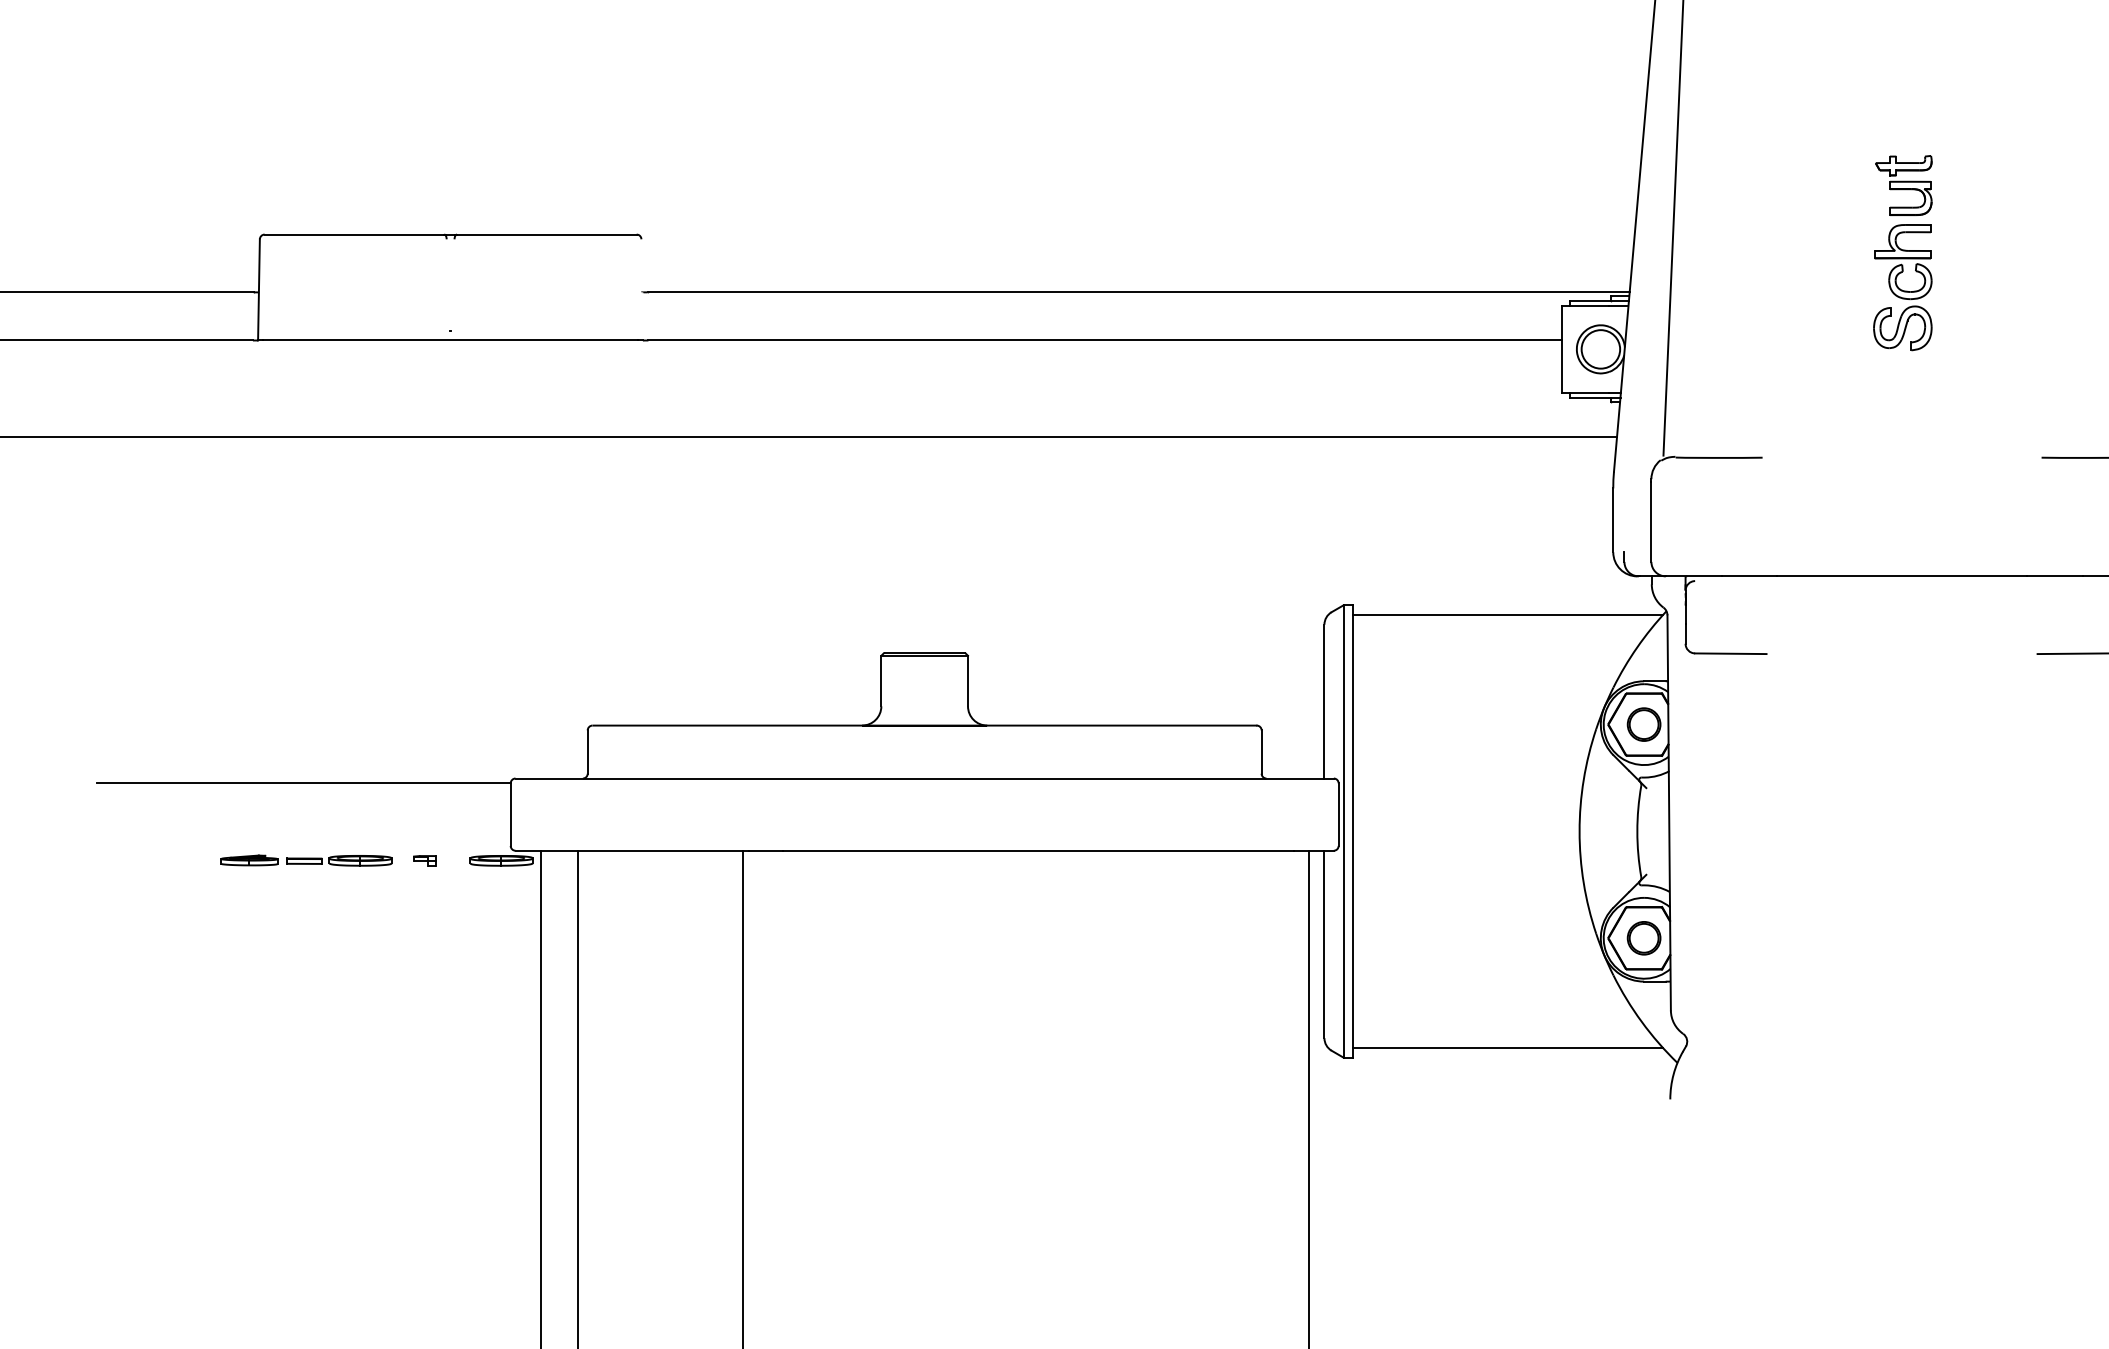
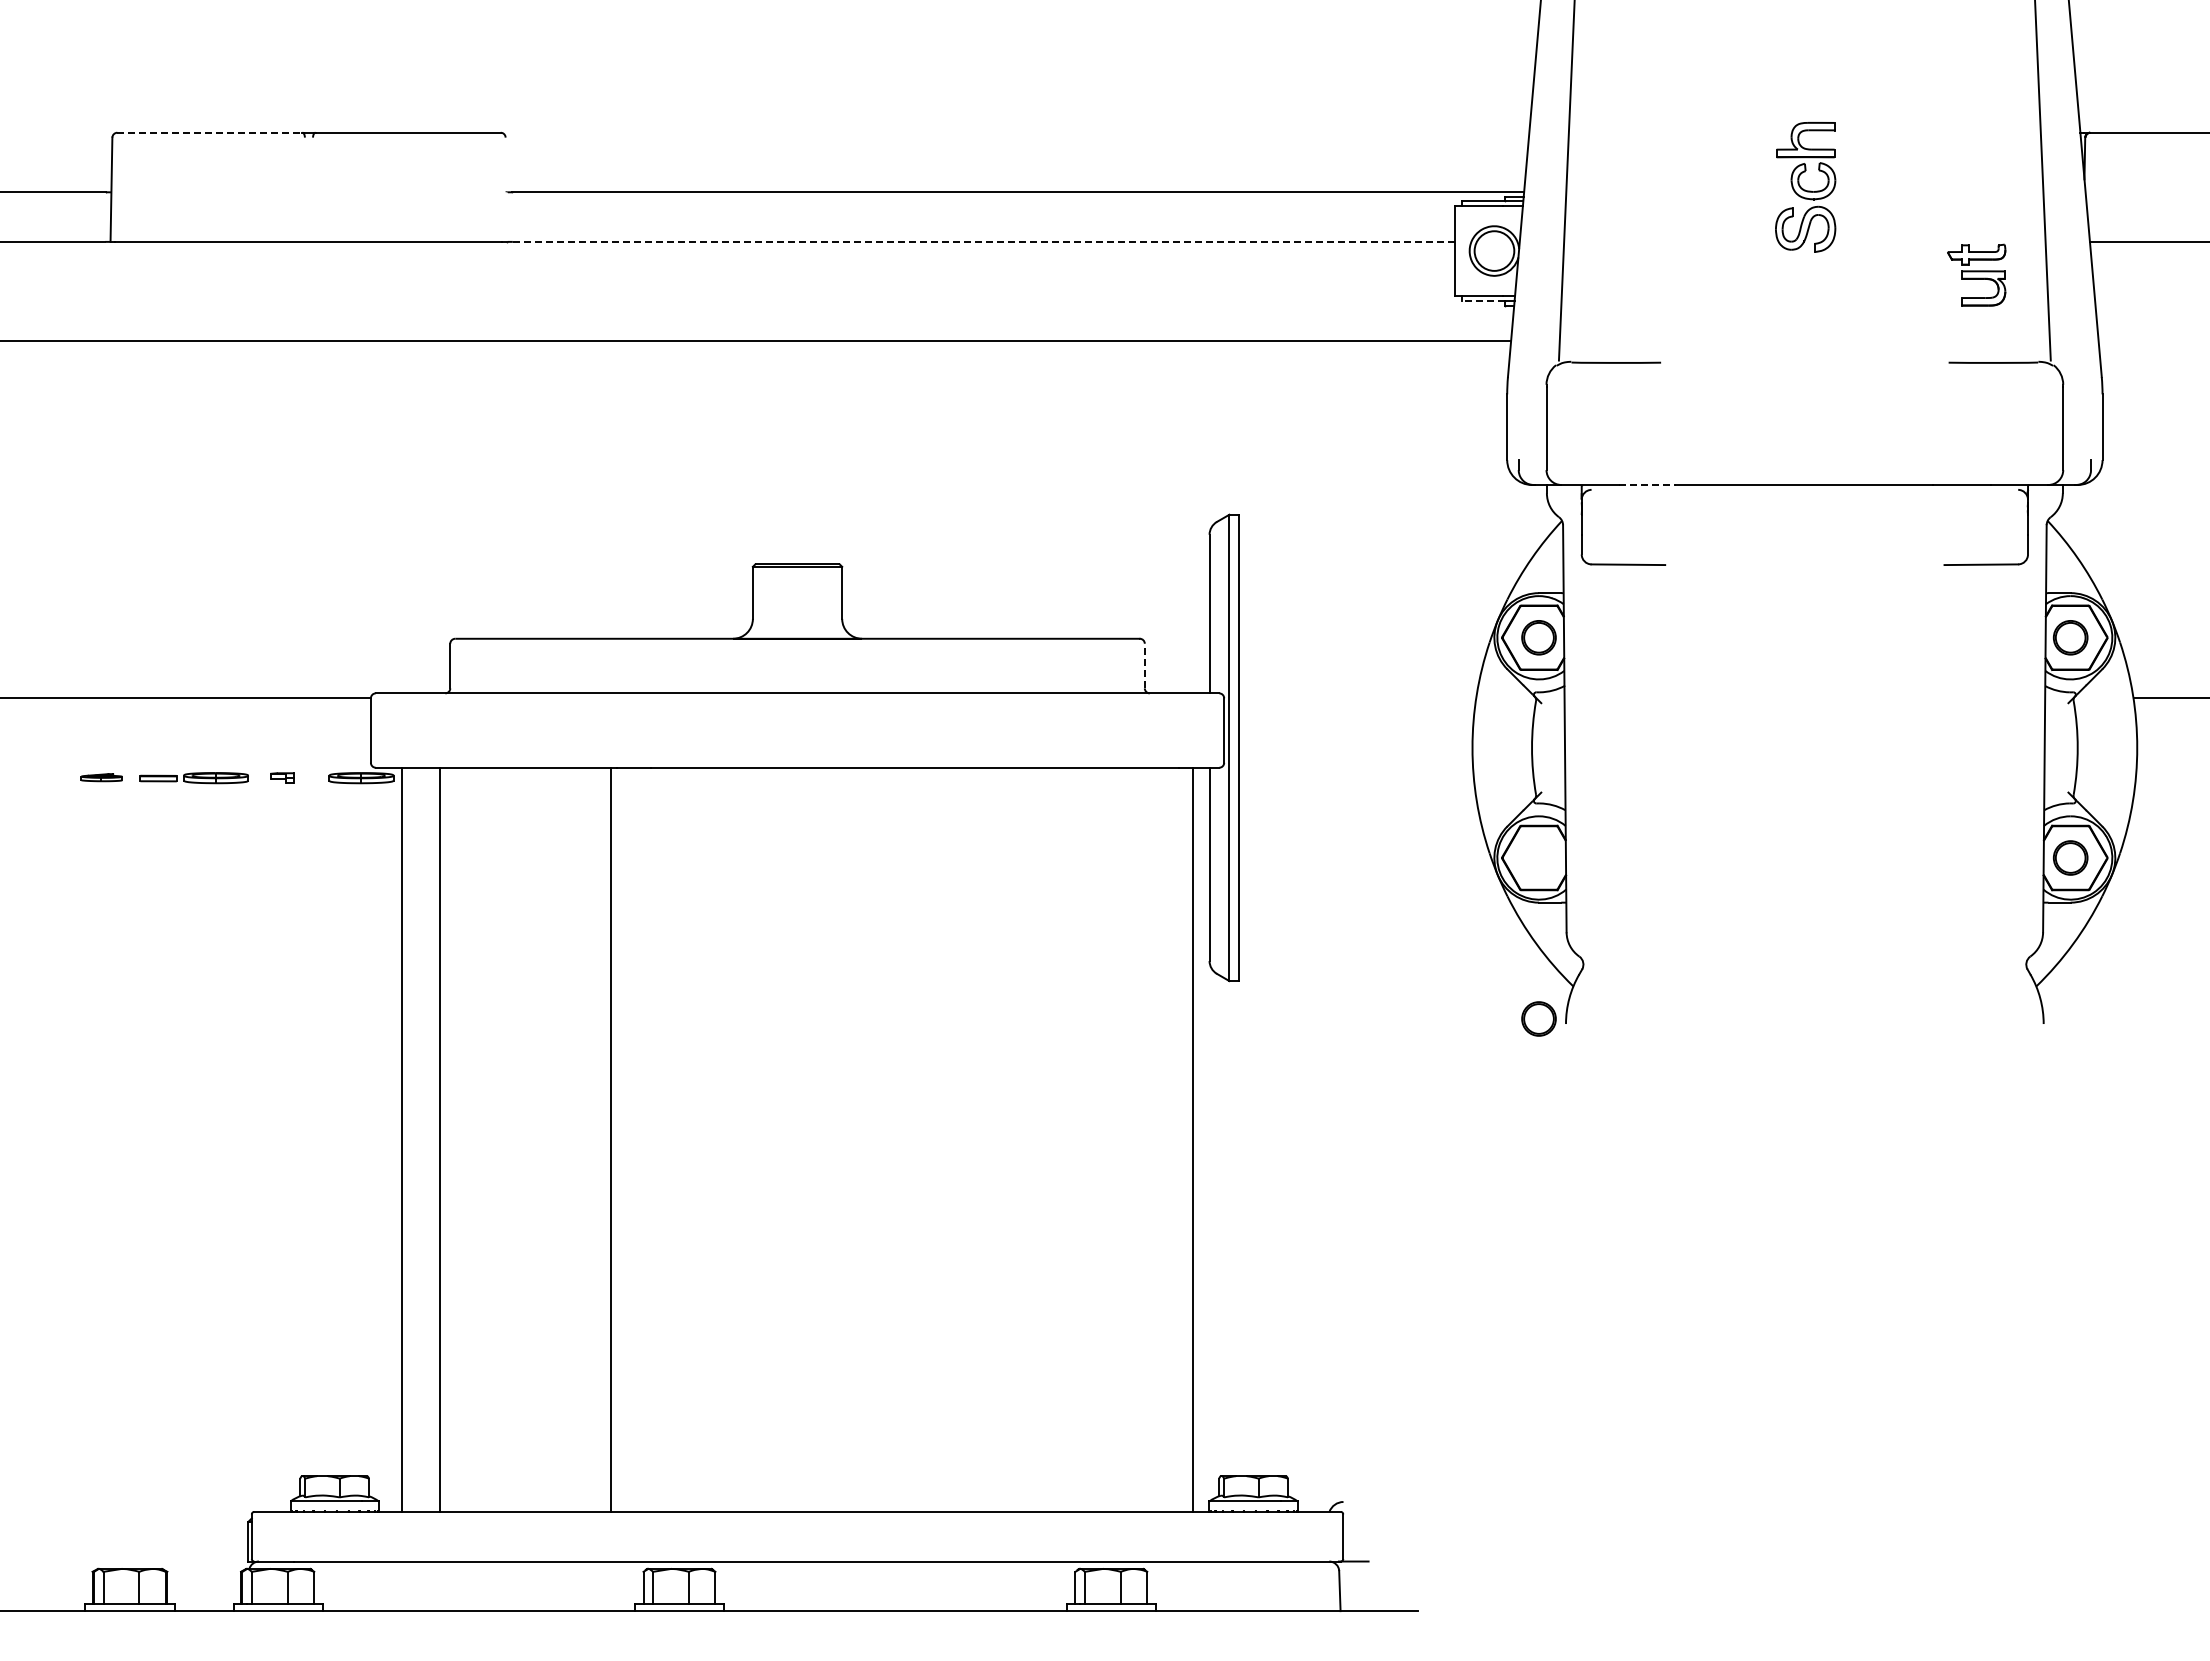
part: (1903, 184) -> (1976, 274), moved
line: (354, 234) -> (209, 132), solid -> dashed
line: (1105, 340) -> (983, 241), solid -> dashed
line: (1589, 397) -> (1482, 300), solid -> dashed
line: (1749, 575) -> (1647, 484), solid -> dashed
line: (1507, 614) -> (1398, 524), removed
line: (1261, 751) -> (1144, 665), solid -> dashed
part: (249, 860) -> (101, 777), size x0.7
part: (1643, 937) -> (1538, 1018), moved
line: (1507, 1048) -> (1398, 971), removed

